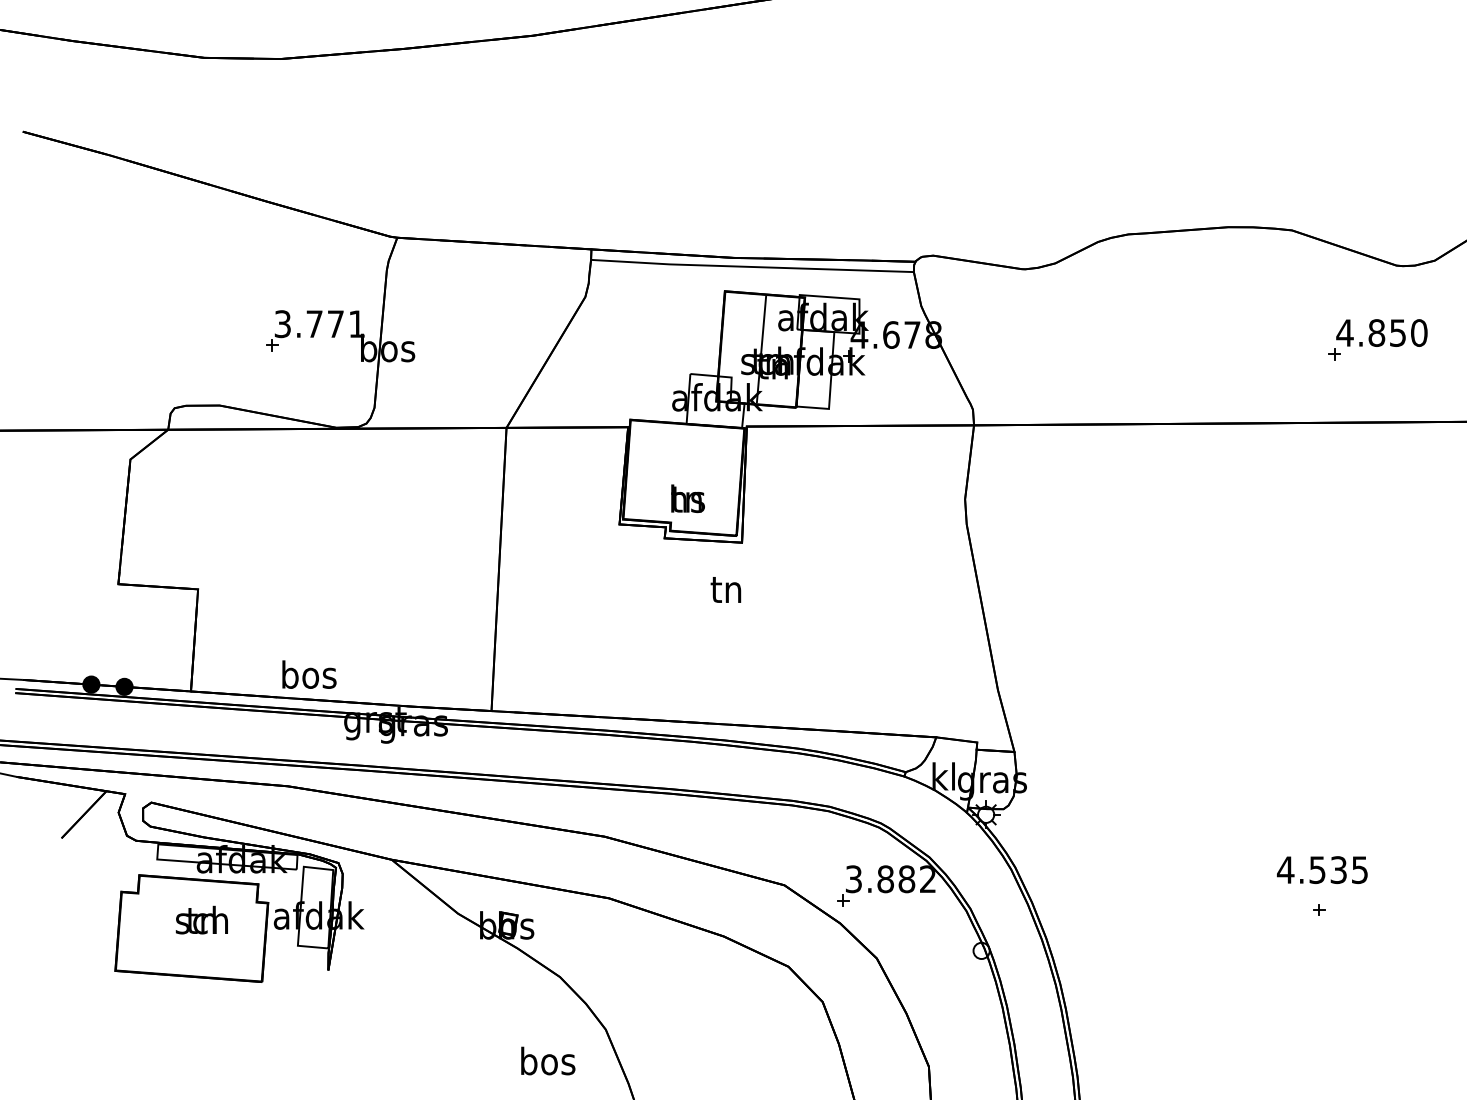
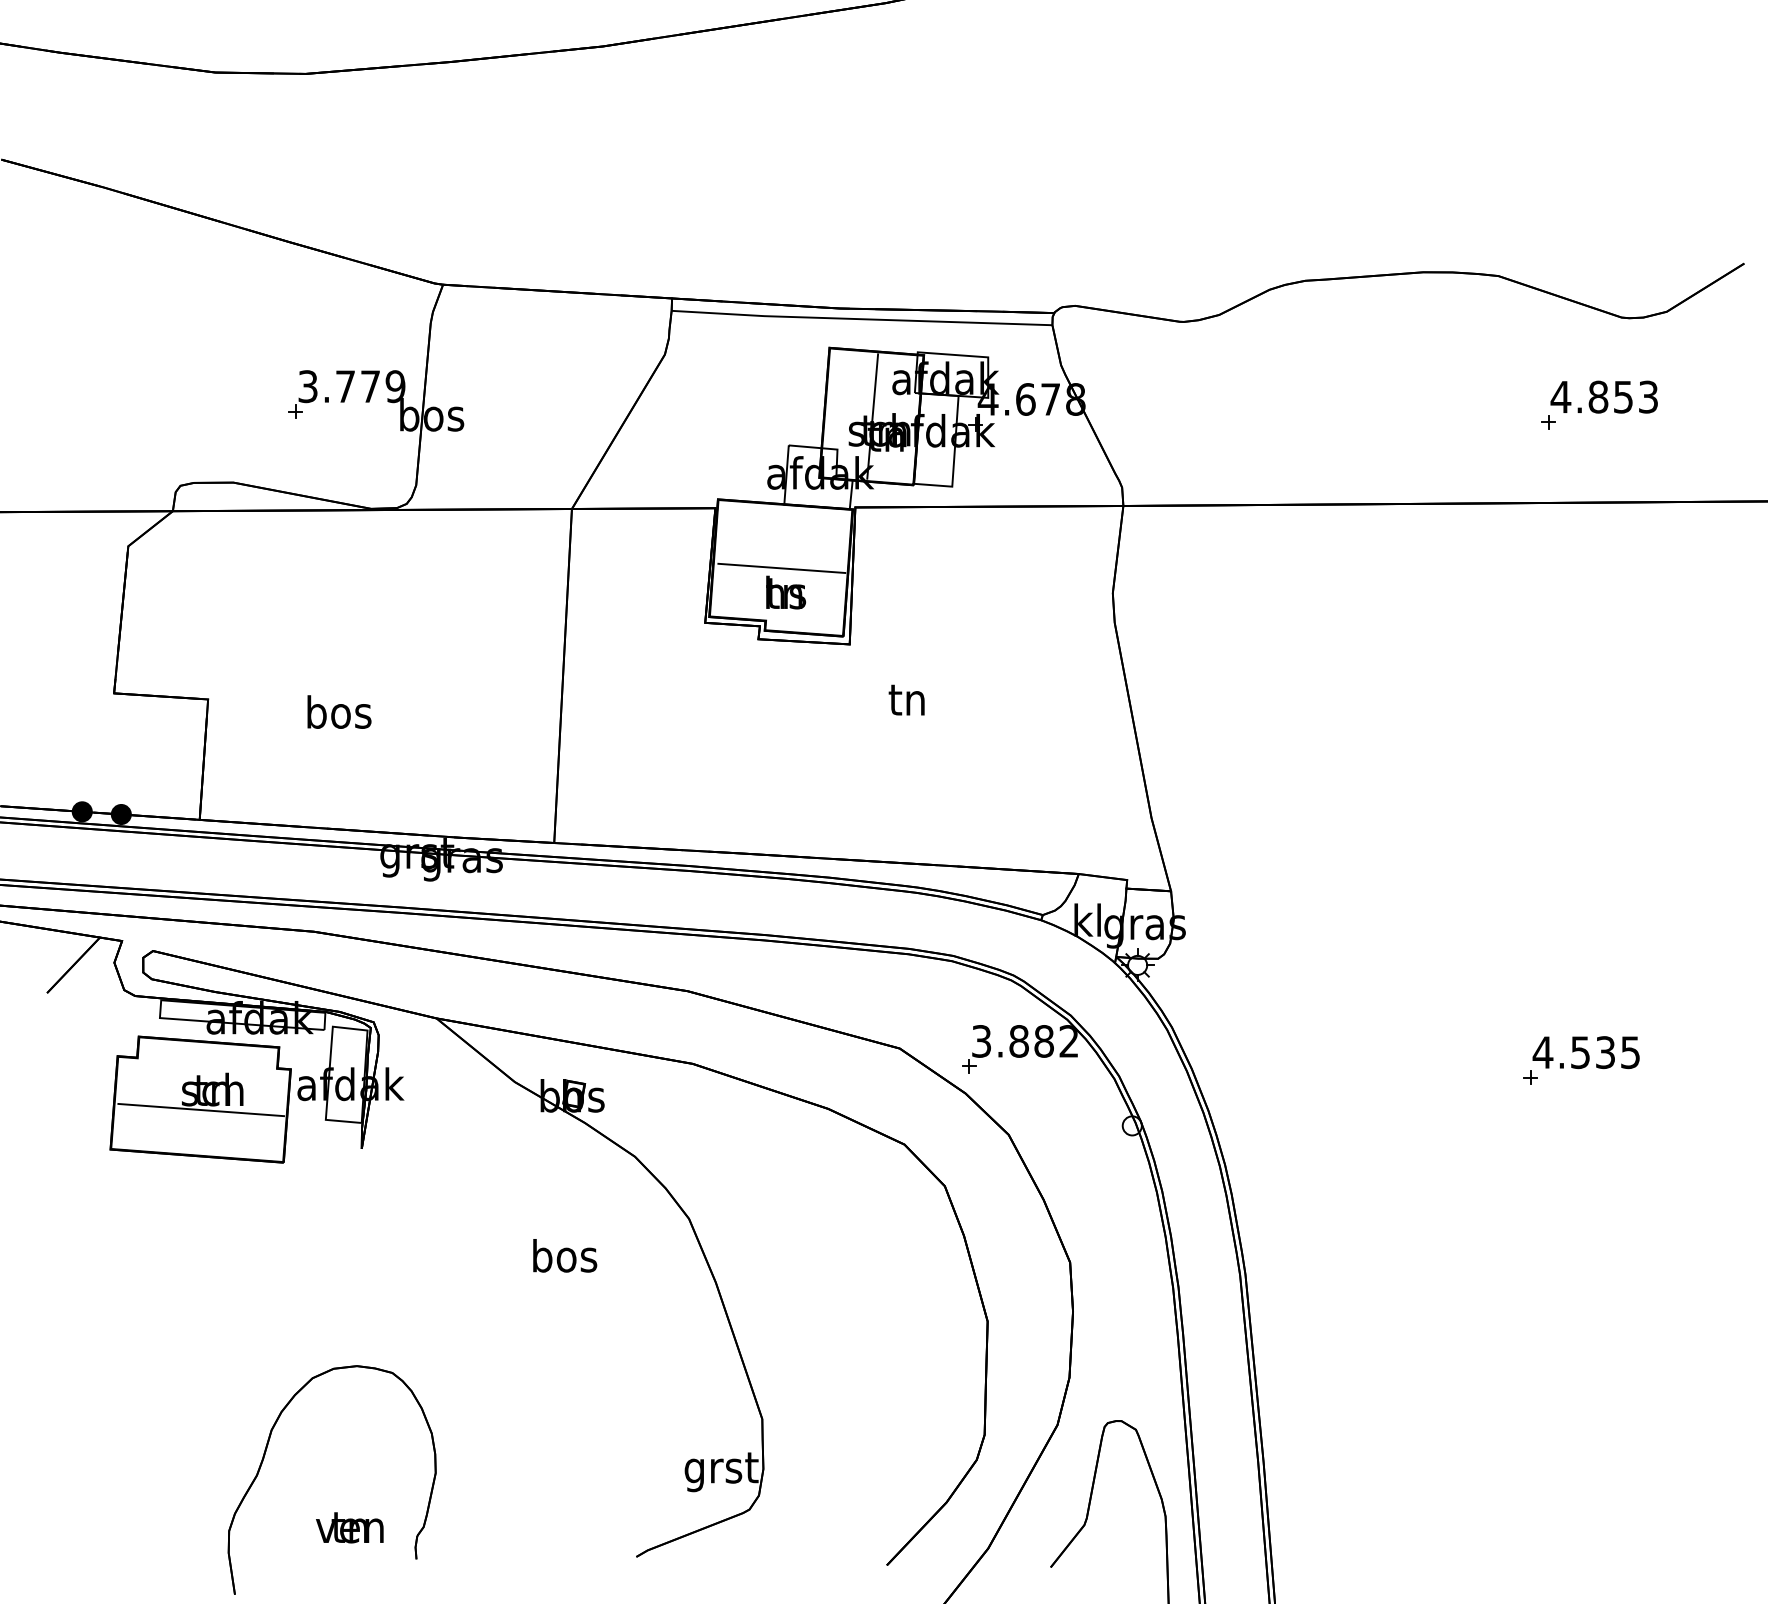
text: (356, 324) -> (395, 386), 3.771 -> 3.779
text: (1419, 332) -> (1648, 396), 4.850 -> 4.853
line: (684, 477) -> (781, 567), added
text: (725, 589) -> (906, 699), moved
text: (309, 674) -> (339, 711), moved
text: (1321, 870) -> (1585, 1052), moved
line: (192, 936) -> (201, 1109), added
text: (548, 1060) -> (565, 1255), moved

